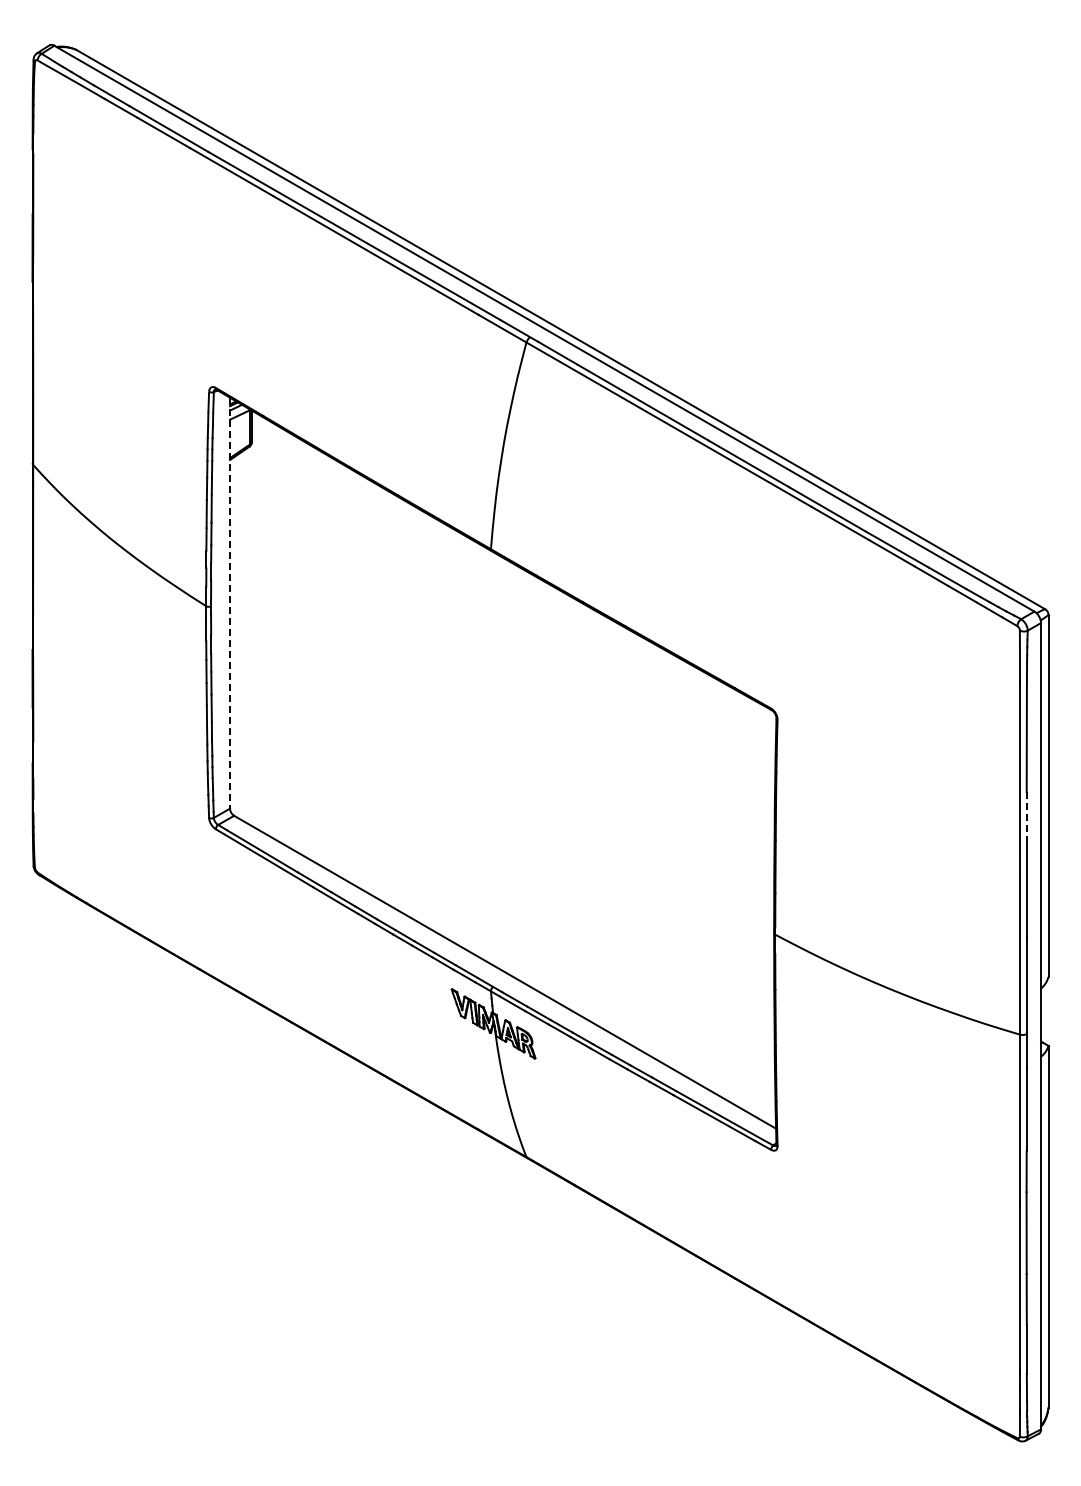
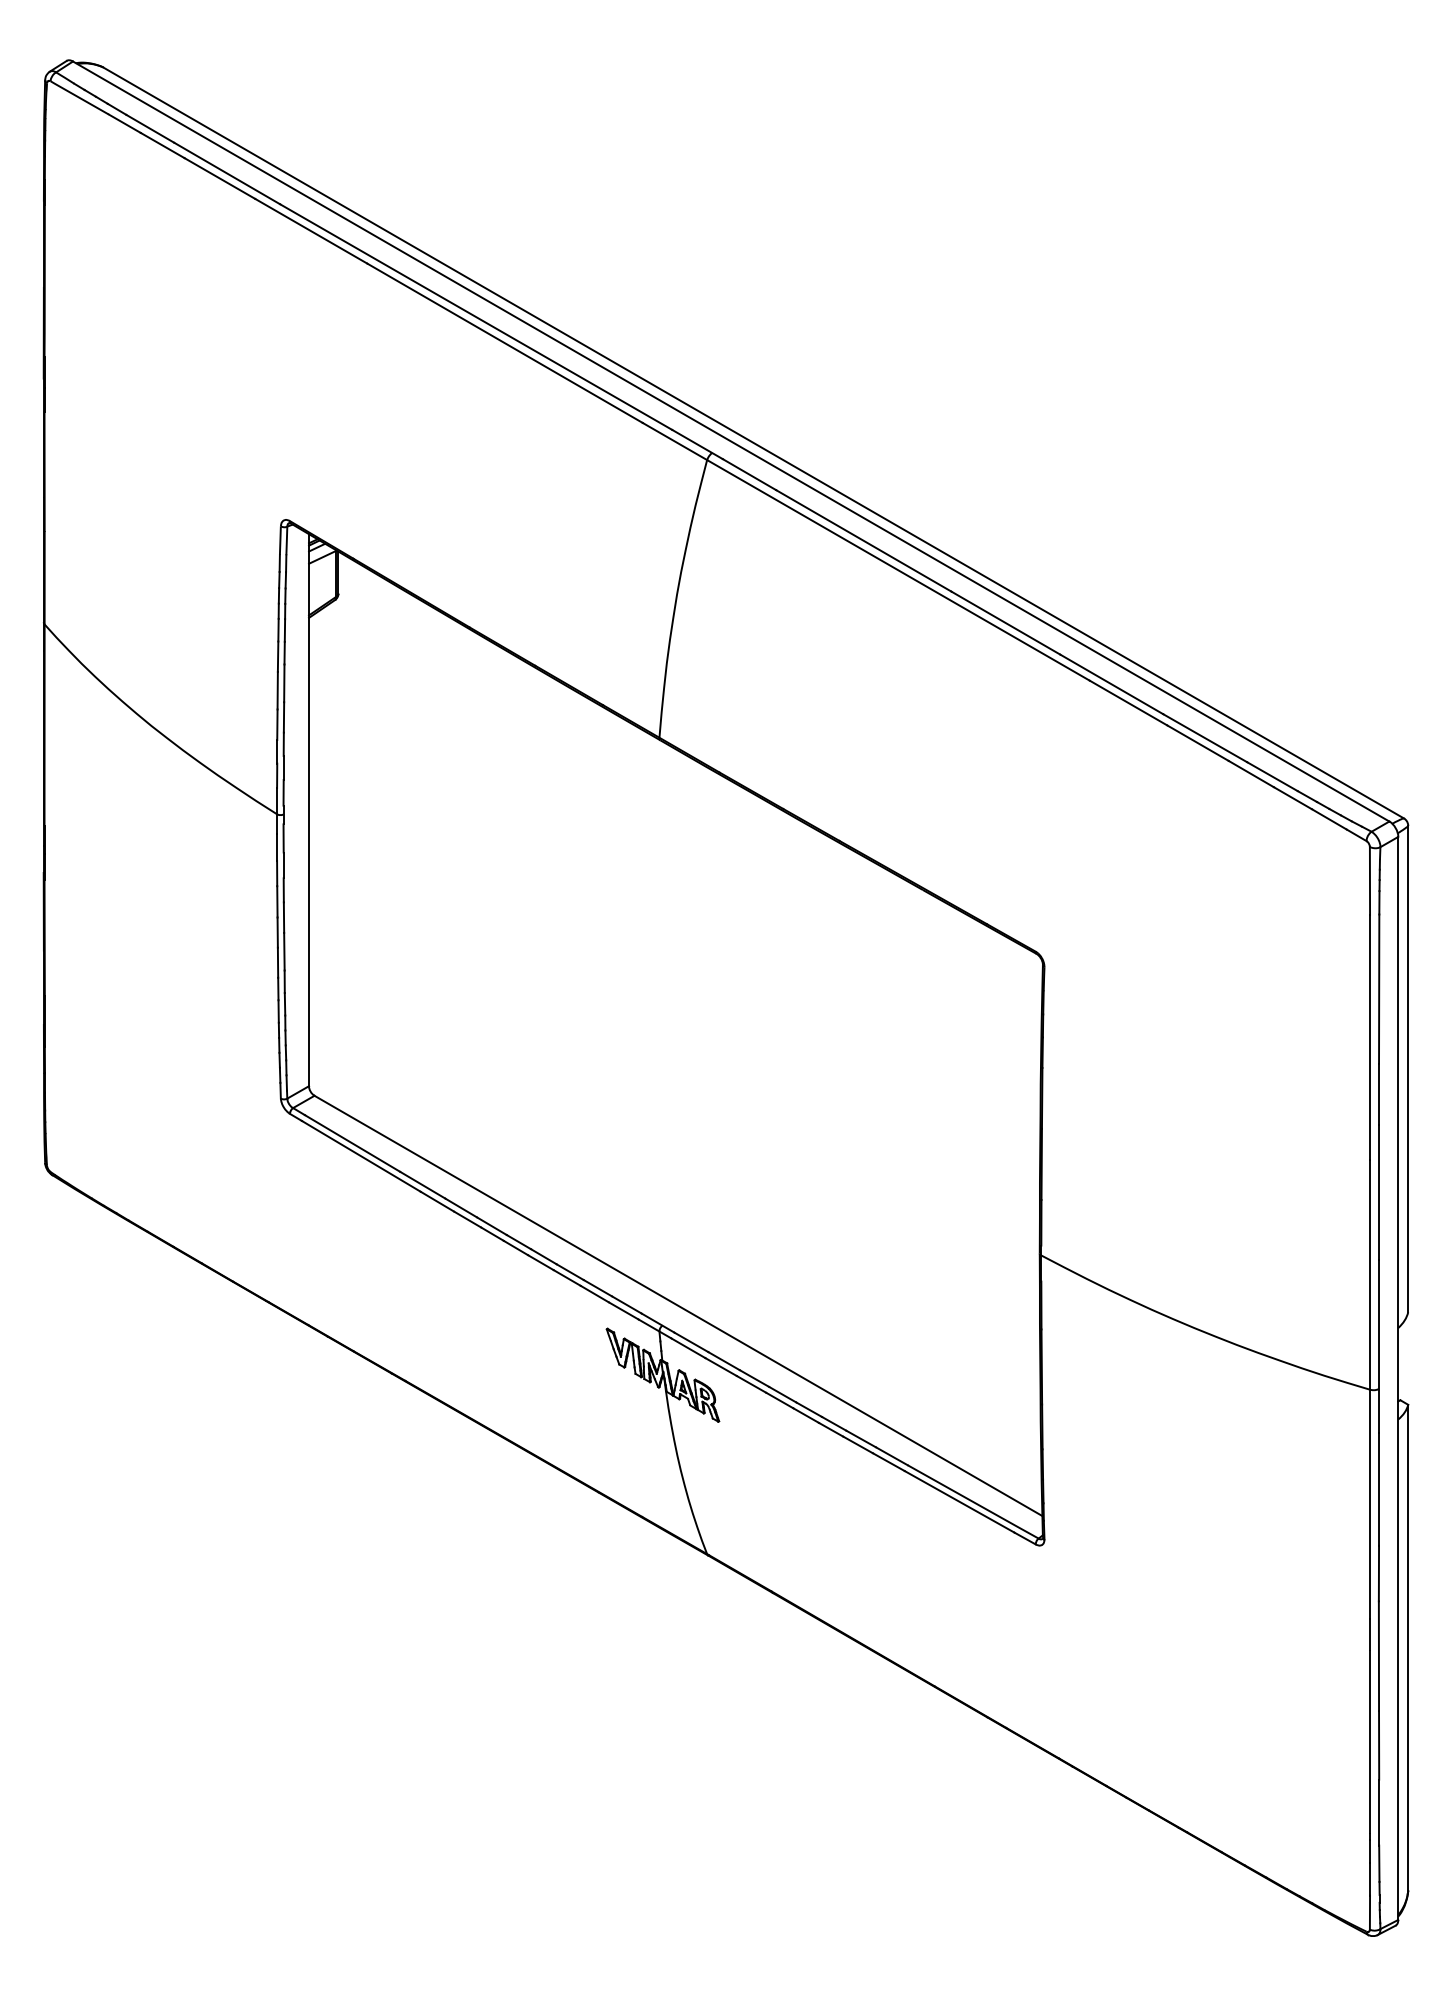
line: (230, 603) -> (309, 810), dashed -> solid
line: (1026, 814) -> (1378, 1094), dashed -> solid

